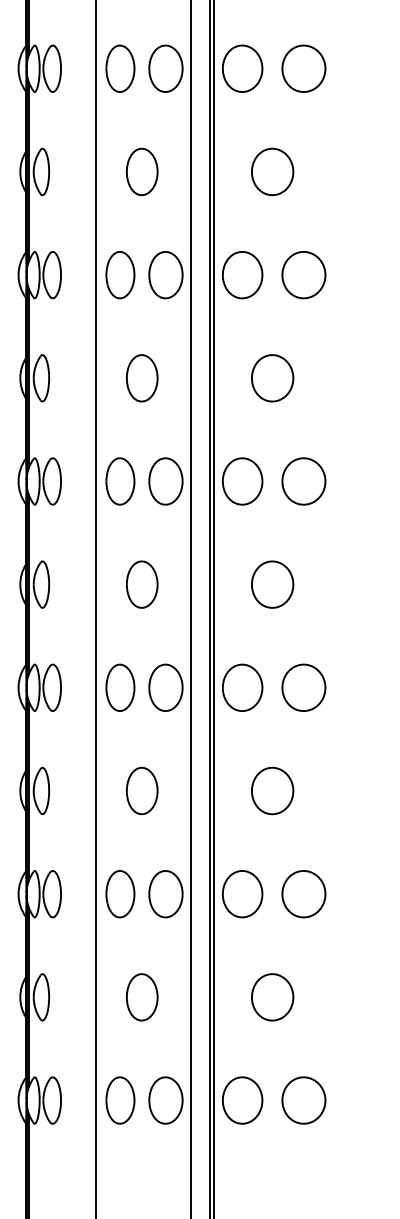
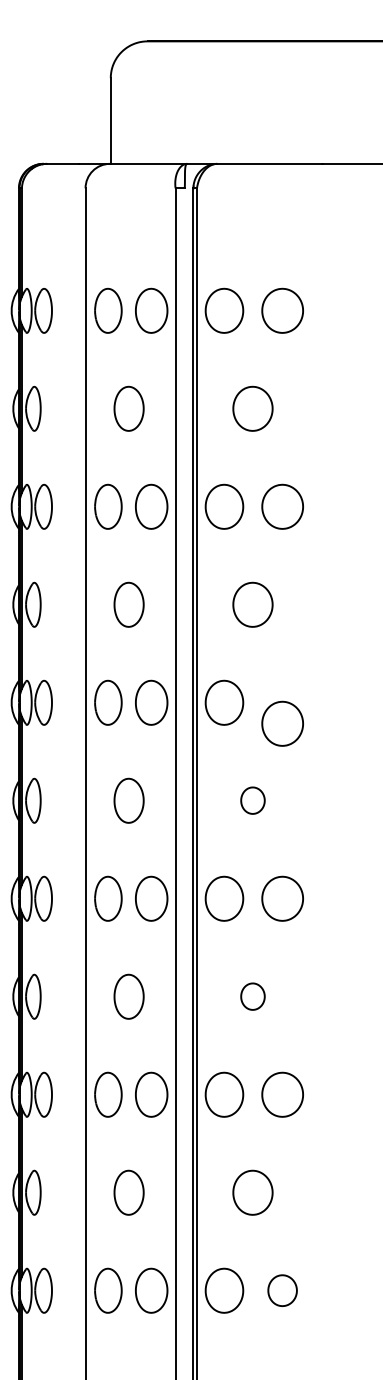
part: (303, 481) -> (282, 723), moved
part: (272, 584) -> (252, 800), size x0.6
part: (272, 790) -> (252, 996), size x0.6
part: (303, 1100) -> (282, 1290), size x0.7

